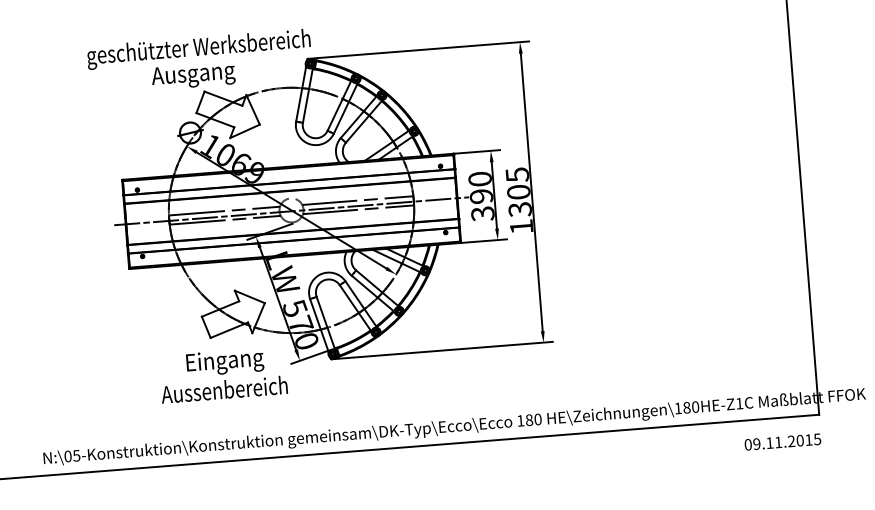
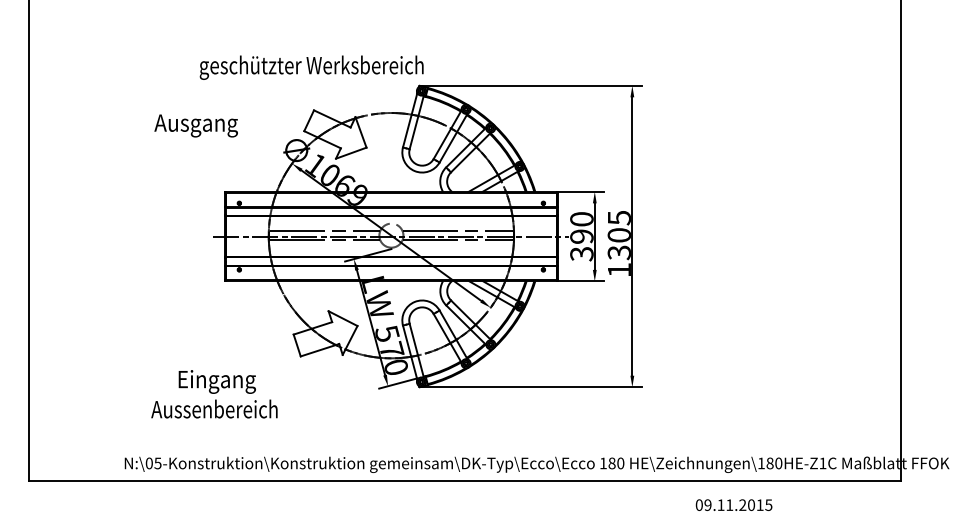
text: (192, 75) -> (195, 125), moved
text: (223, 375) -> (214, 394), moved
text: (782, 441) -> (733, 504), moved

